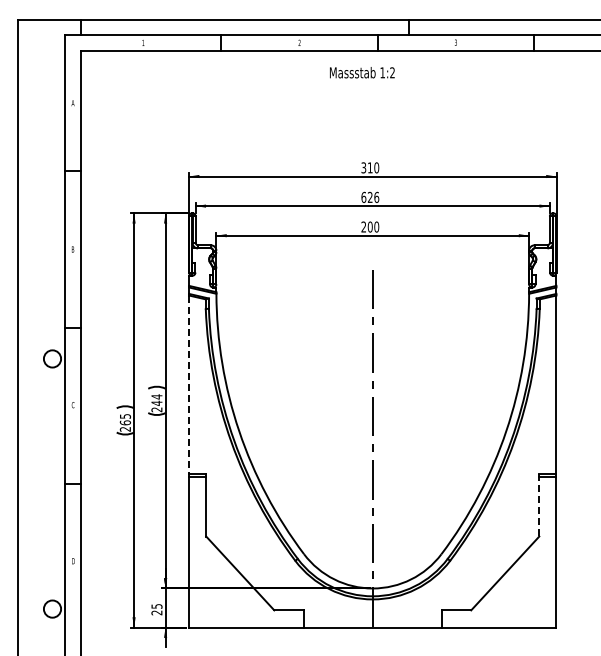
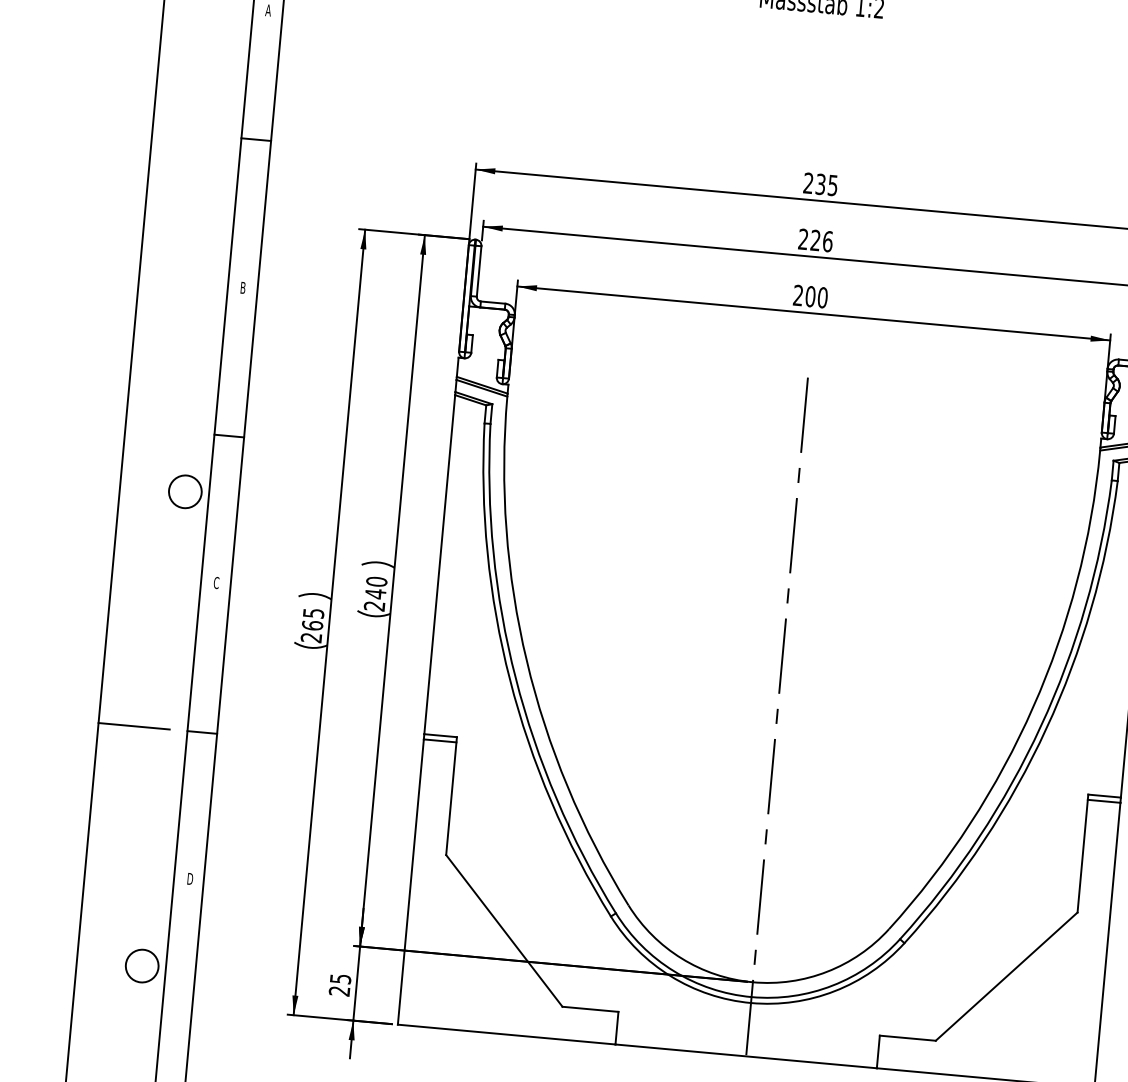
text: (370, 167) -> (821, 183), 310 -> 235
text: (363, 196) -> (802, 237), 626 -> 226
line: (189, 385) -> (440, 565), dashed -> solid
text: (156, 396) -> (376, 580), 244 -> 240
line: (36, 484) -> (133, 727), added
line: (539, 505) -> (1083, 853), dashed -> solid

